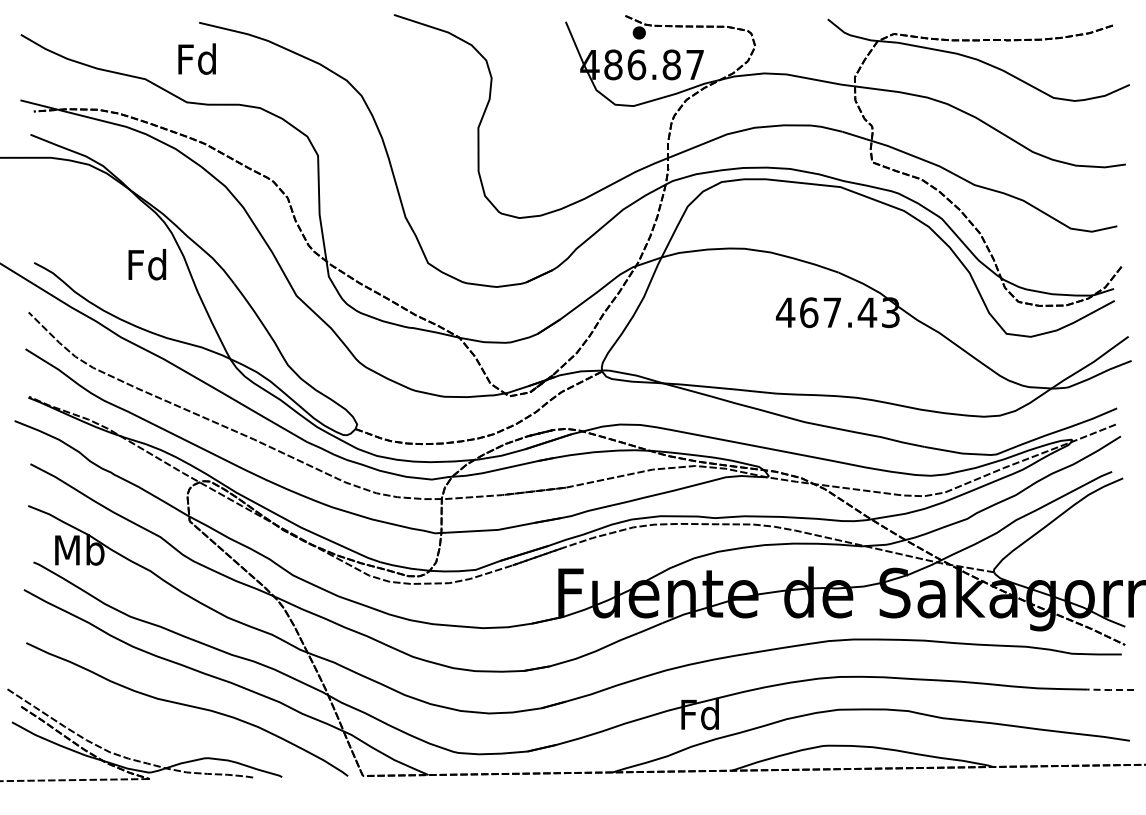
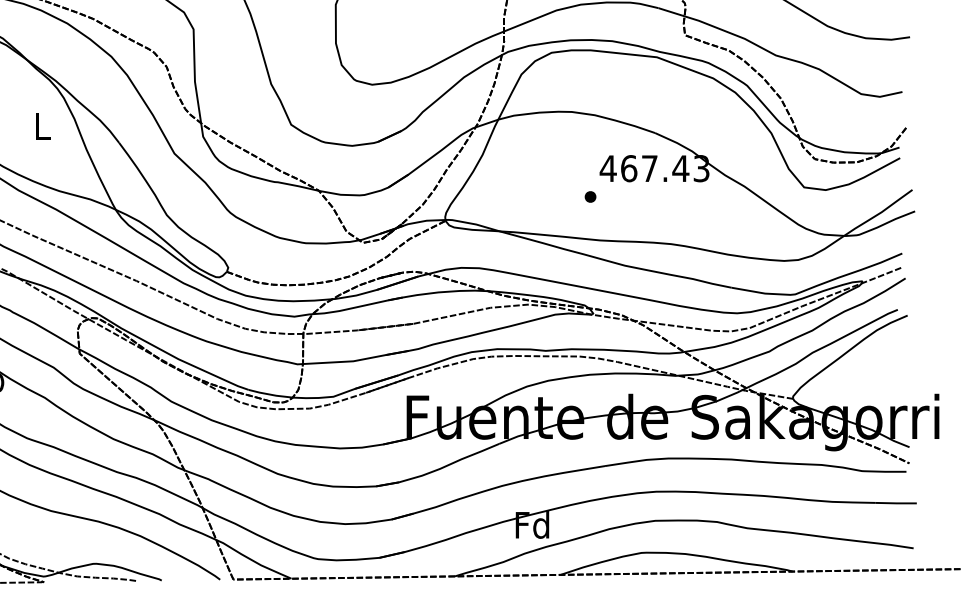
text: (147, 264) -> (42, 125), Fd -> L
part: (765, 344) -> (590, 196), added
line: (1110, 690) -> (896, 503), dashed -> solid

